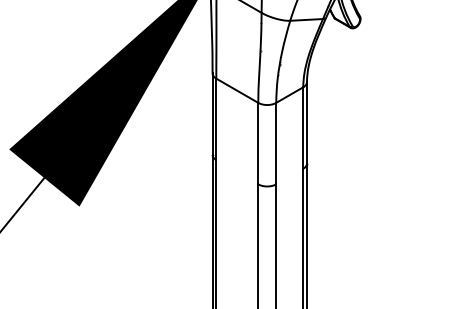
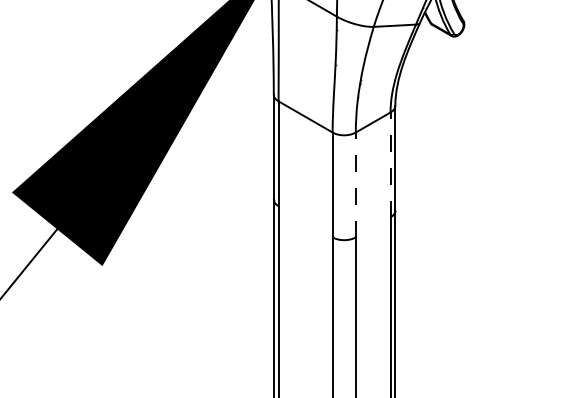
line: (303, 127) -> (390, 164), solid -> dashed
line: (276, 143) -> (355, 184), solid -> dashed

